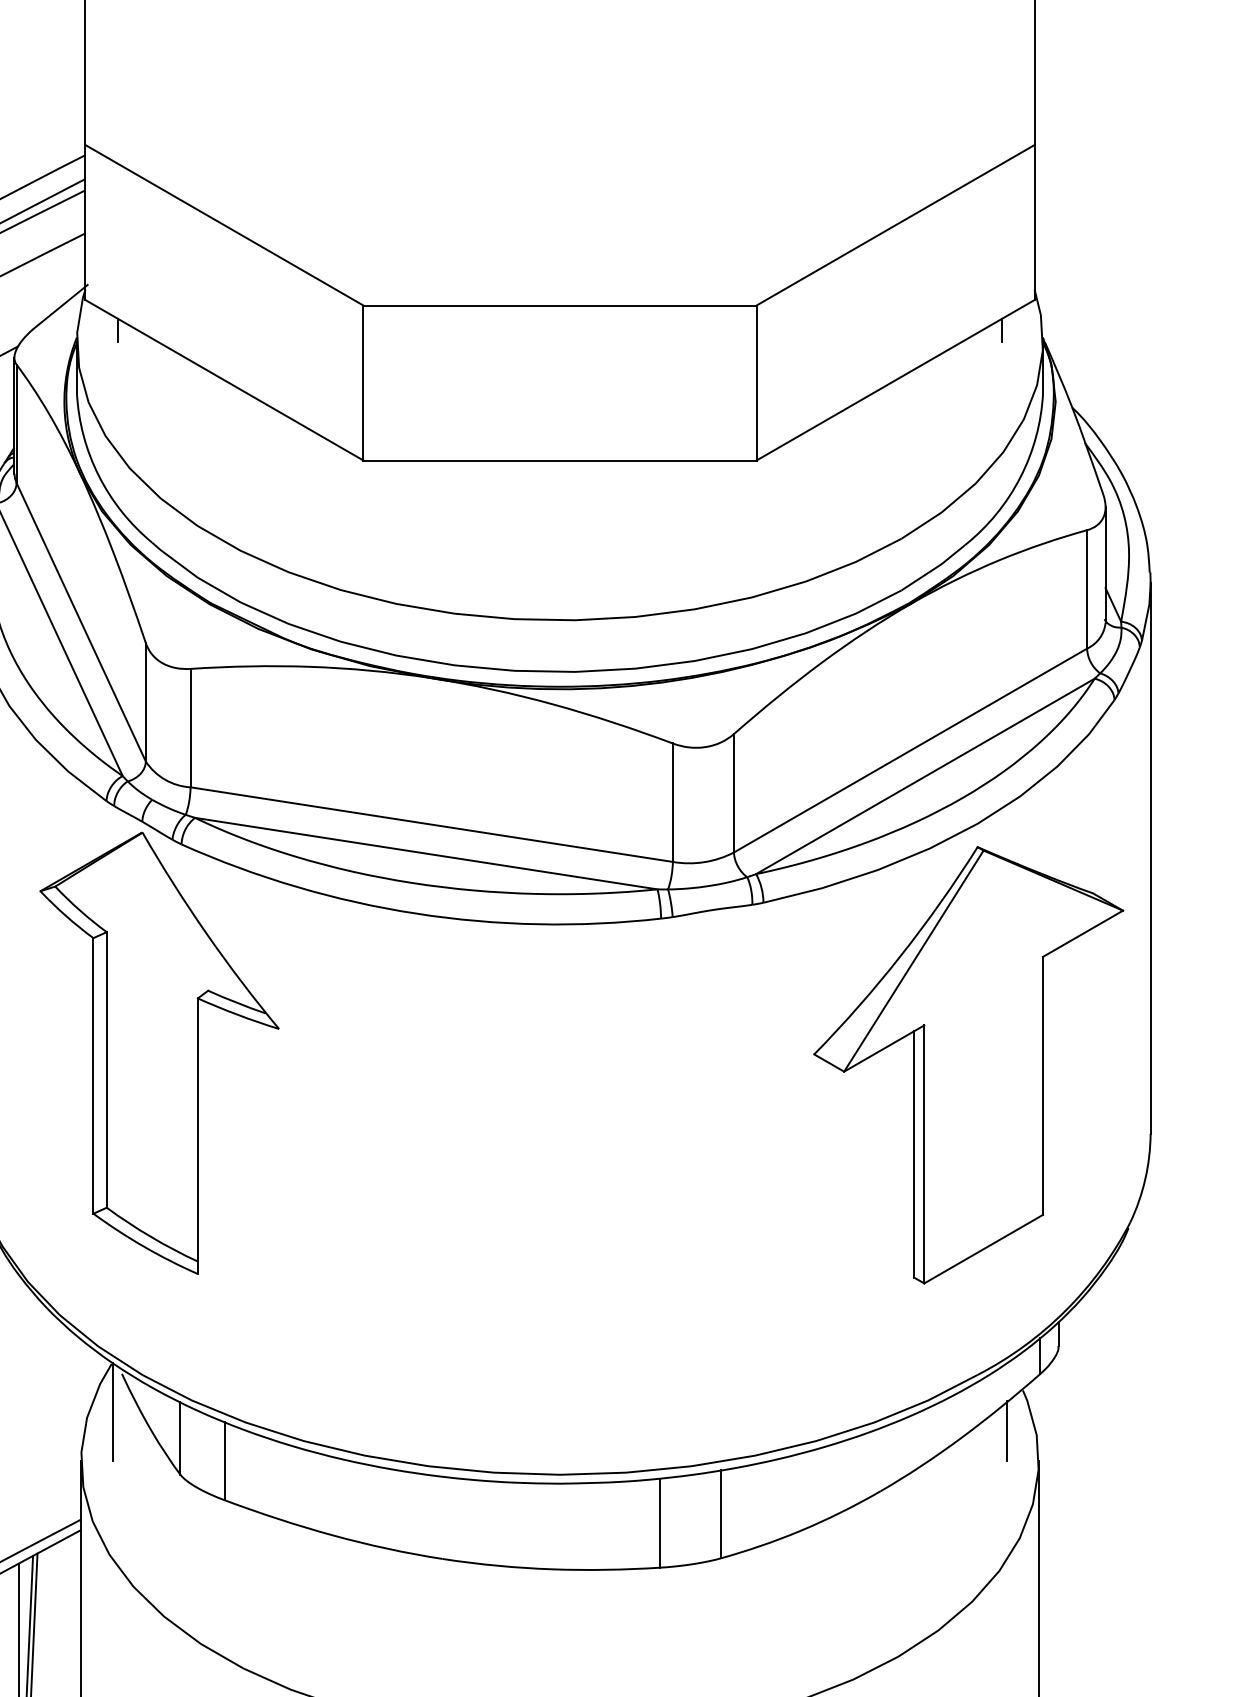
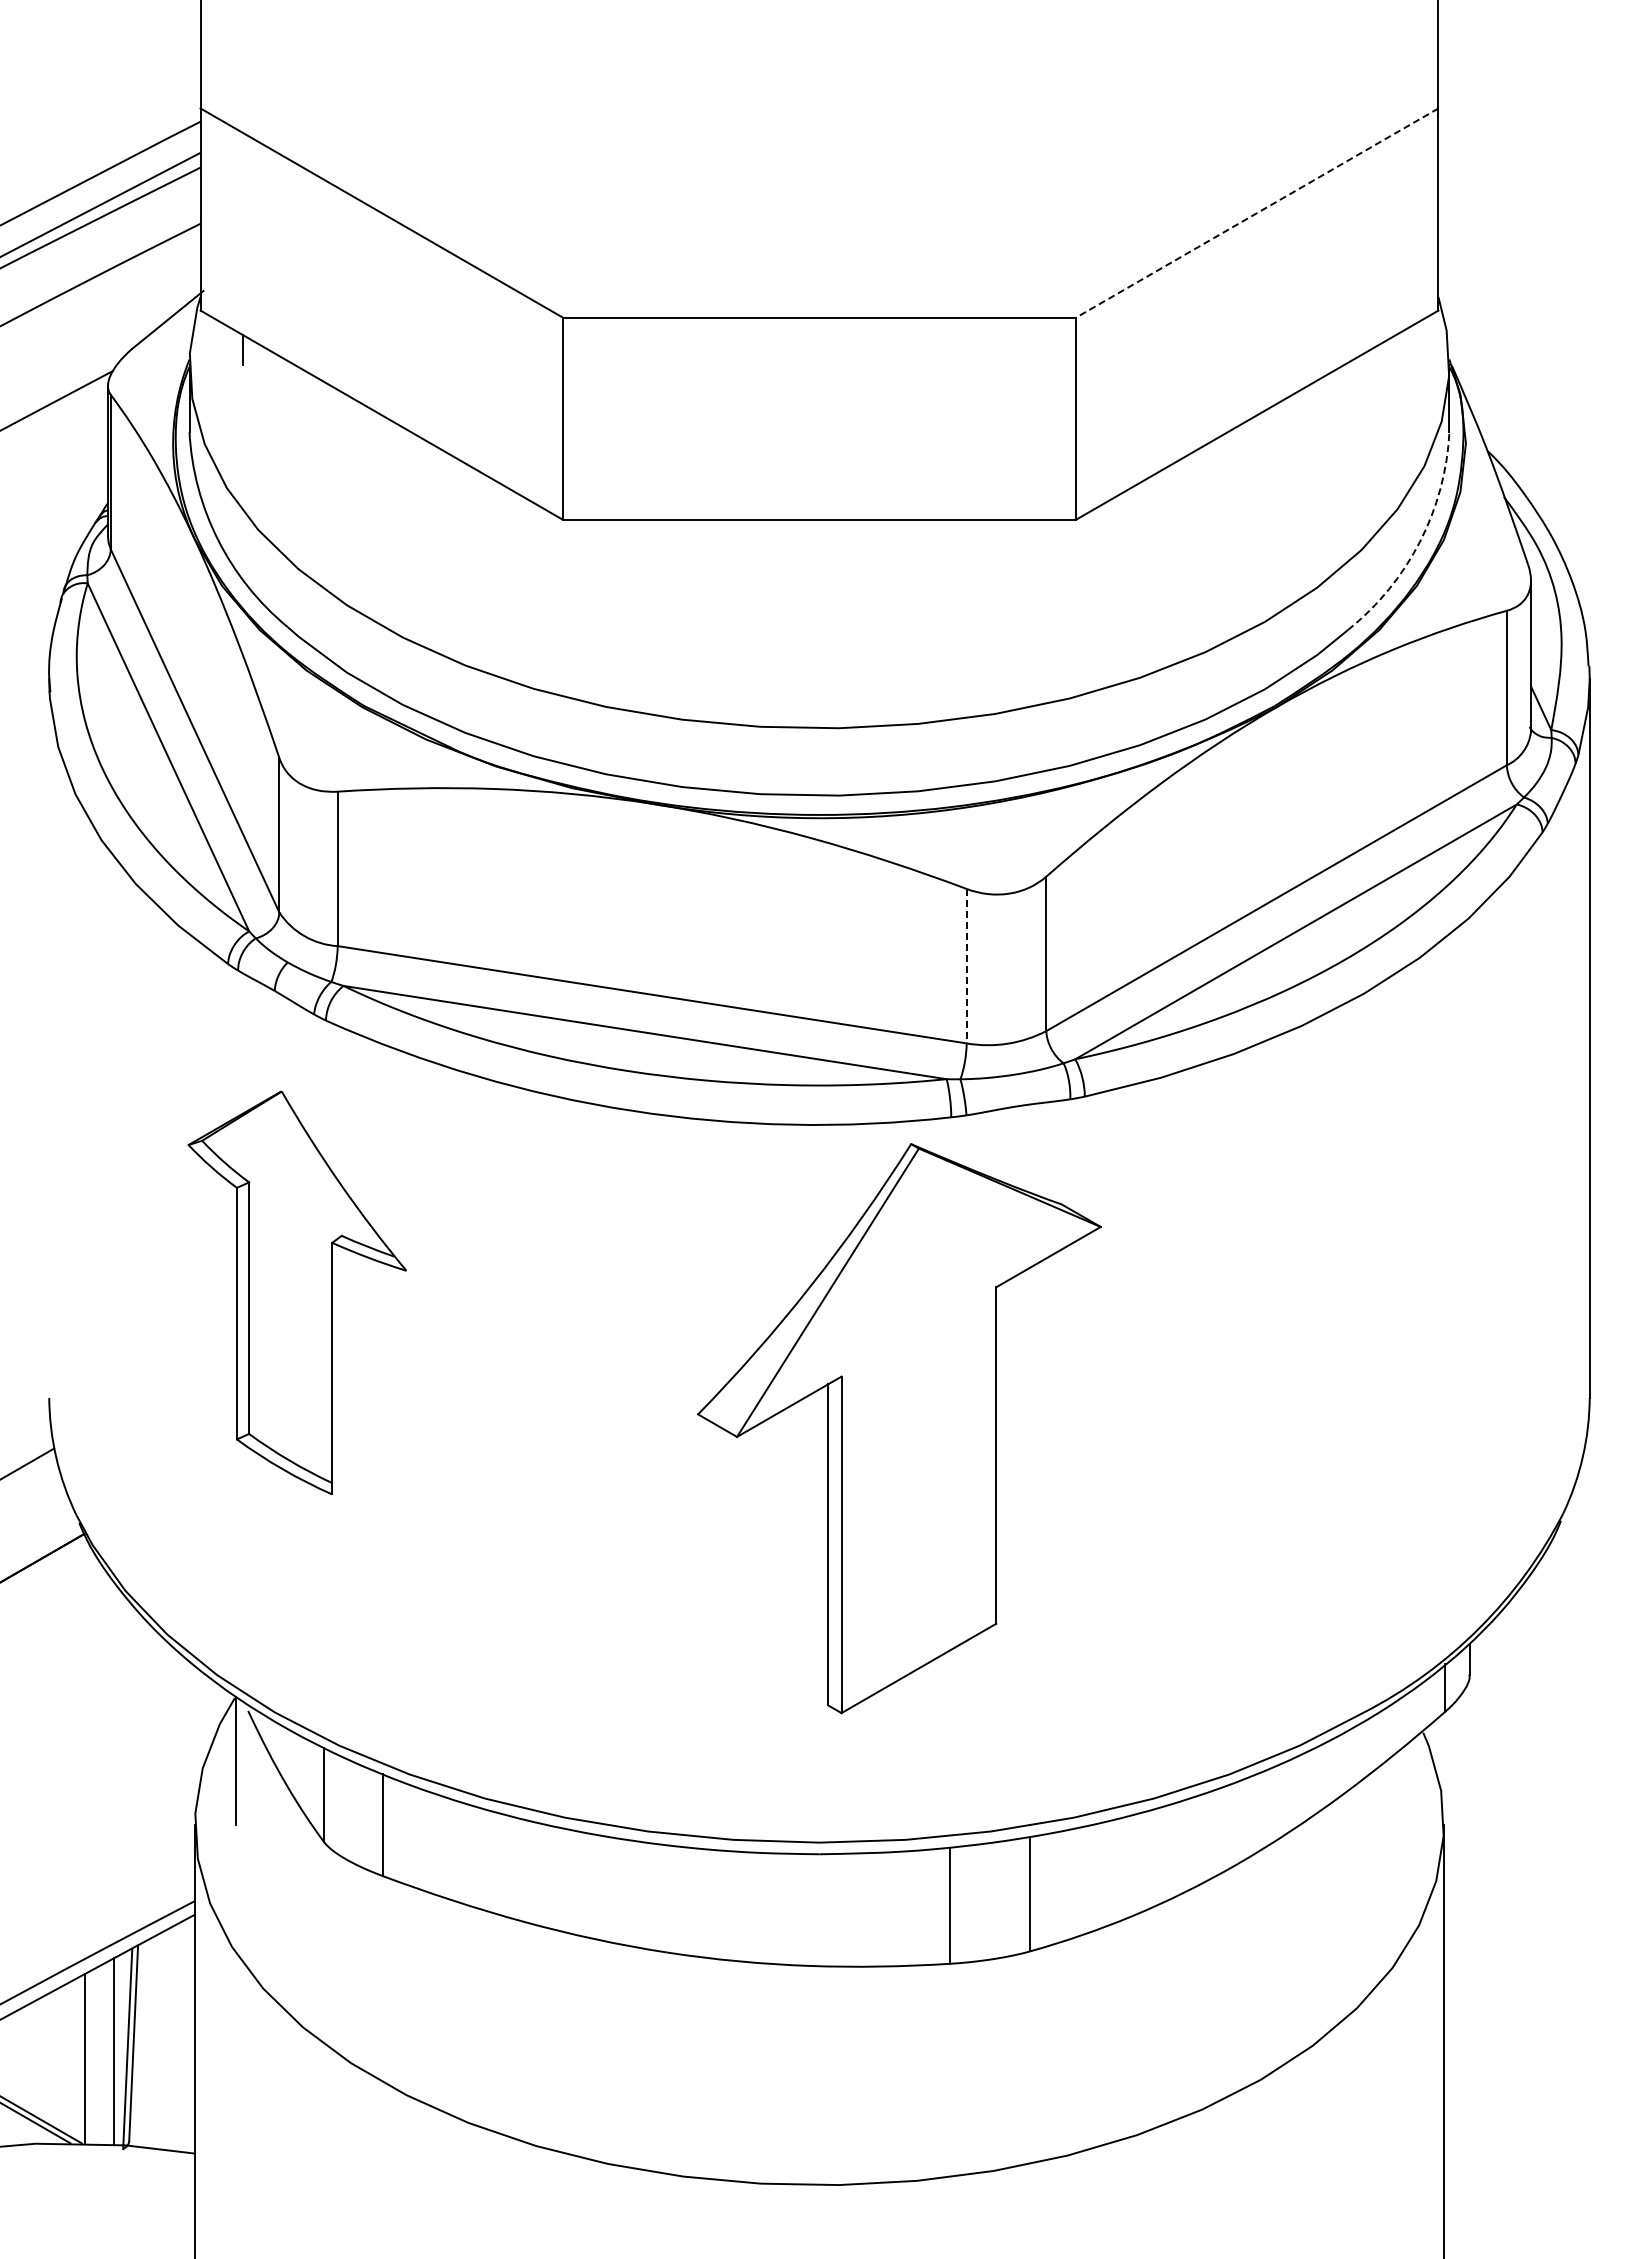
line: (895, 225) -> (1256, 213), solid -> dashed
line: (1001, 329) -> (1395, 349), removed
arc: (1020, 477) -> (1419, 541), solid -> dashed
line: (672, 802) -> (966, 966), solid -> dashed
part: (159, 1052) -> (297, 1292), size x0.7
part: (968, 1065) -> (899, 1428), moved
line: (1007, 1430) -> (1402, 1785), removed

